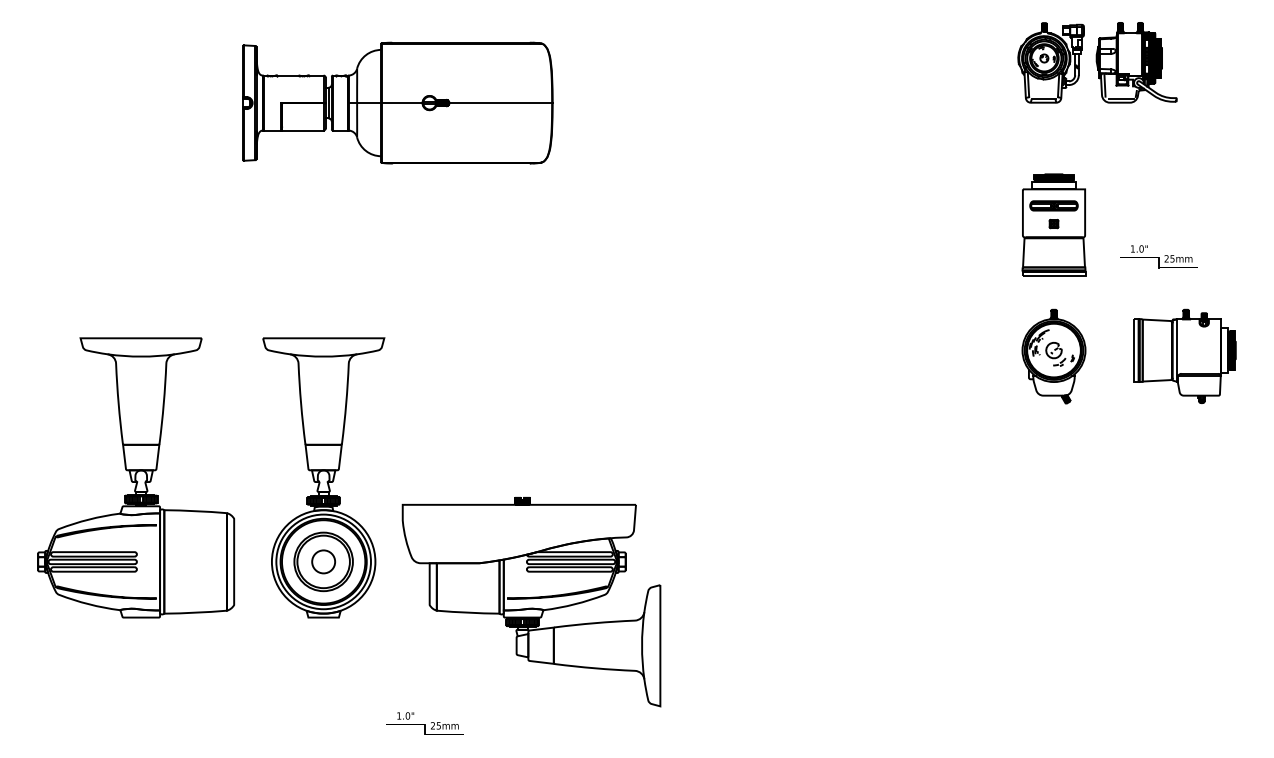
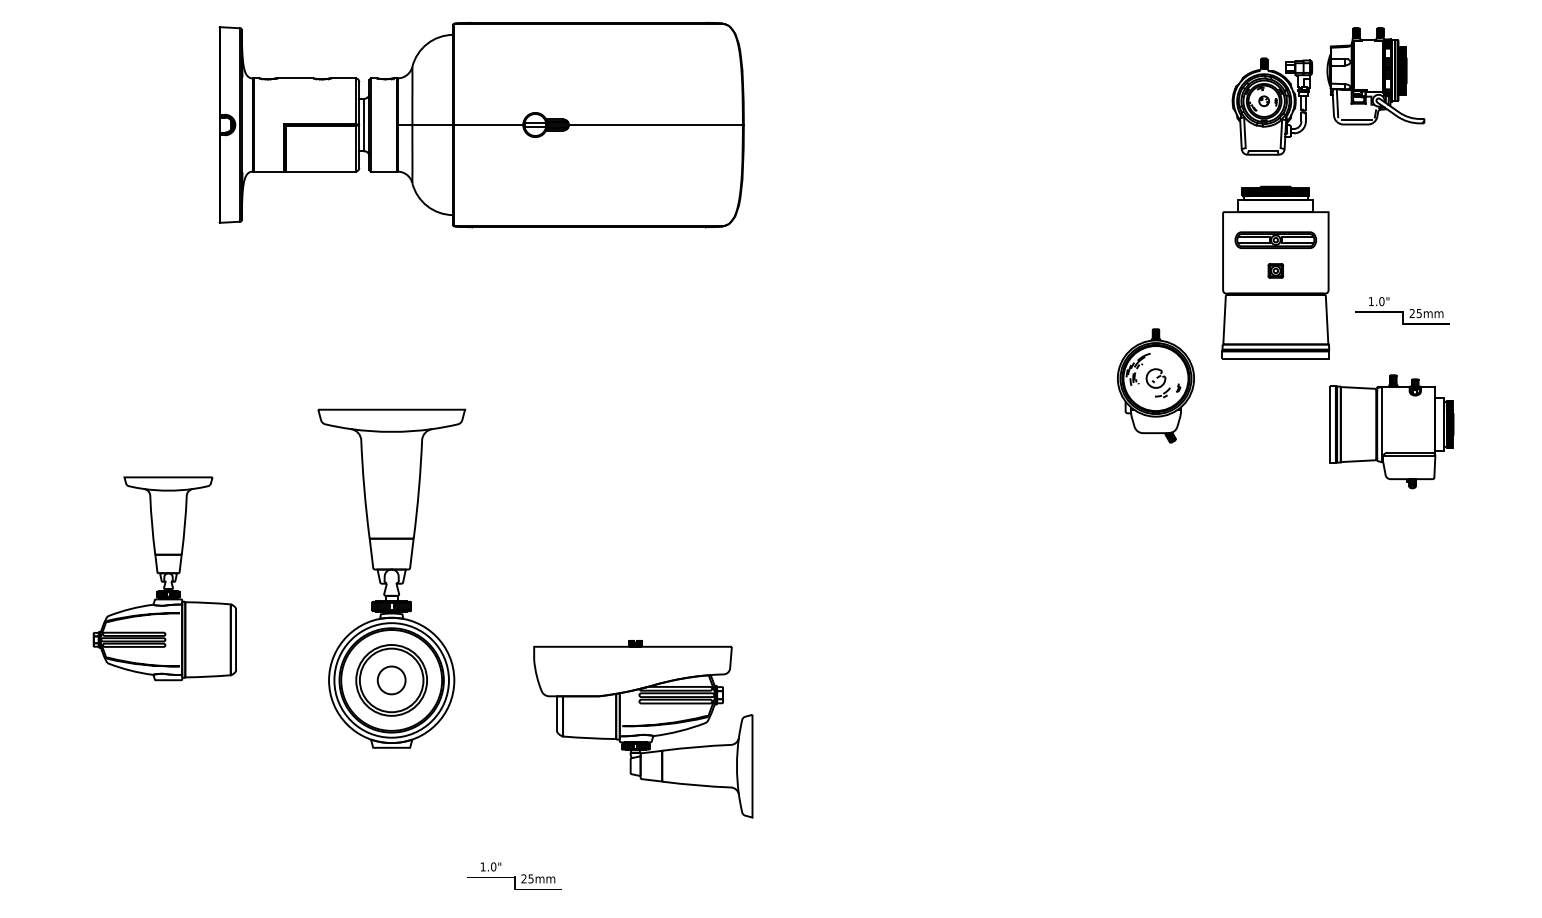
part: (1050, 62) -> (1271, 106), moved
part: (397, 102) -> (481, 124), size x1.4
part: (1053, 224) -> (1275, 271), size x1.4
part: (1184, 355) -> (1391, 430), moved
part: (1053, 356) -> (1155, 385), moved
part: (136, 477) -> (165, 578), size x0.6
part: (531, 602) -> (643, 729), size x0.7

